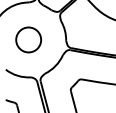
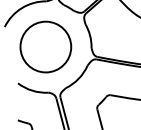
circle: (28, 39) -> (45, 46), size x1.67

